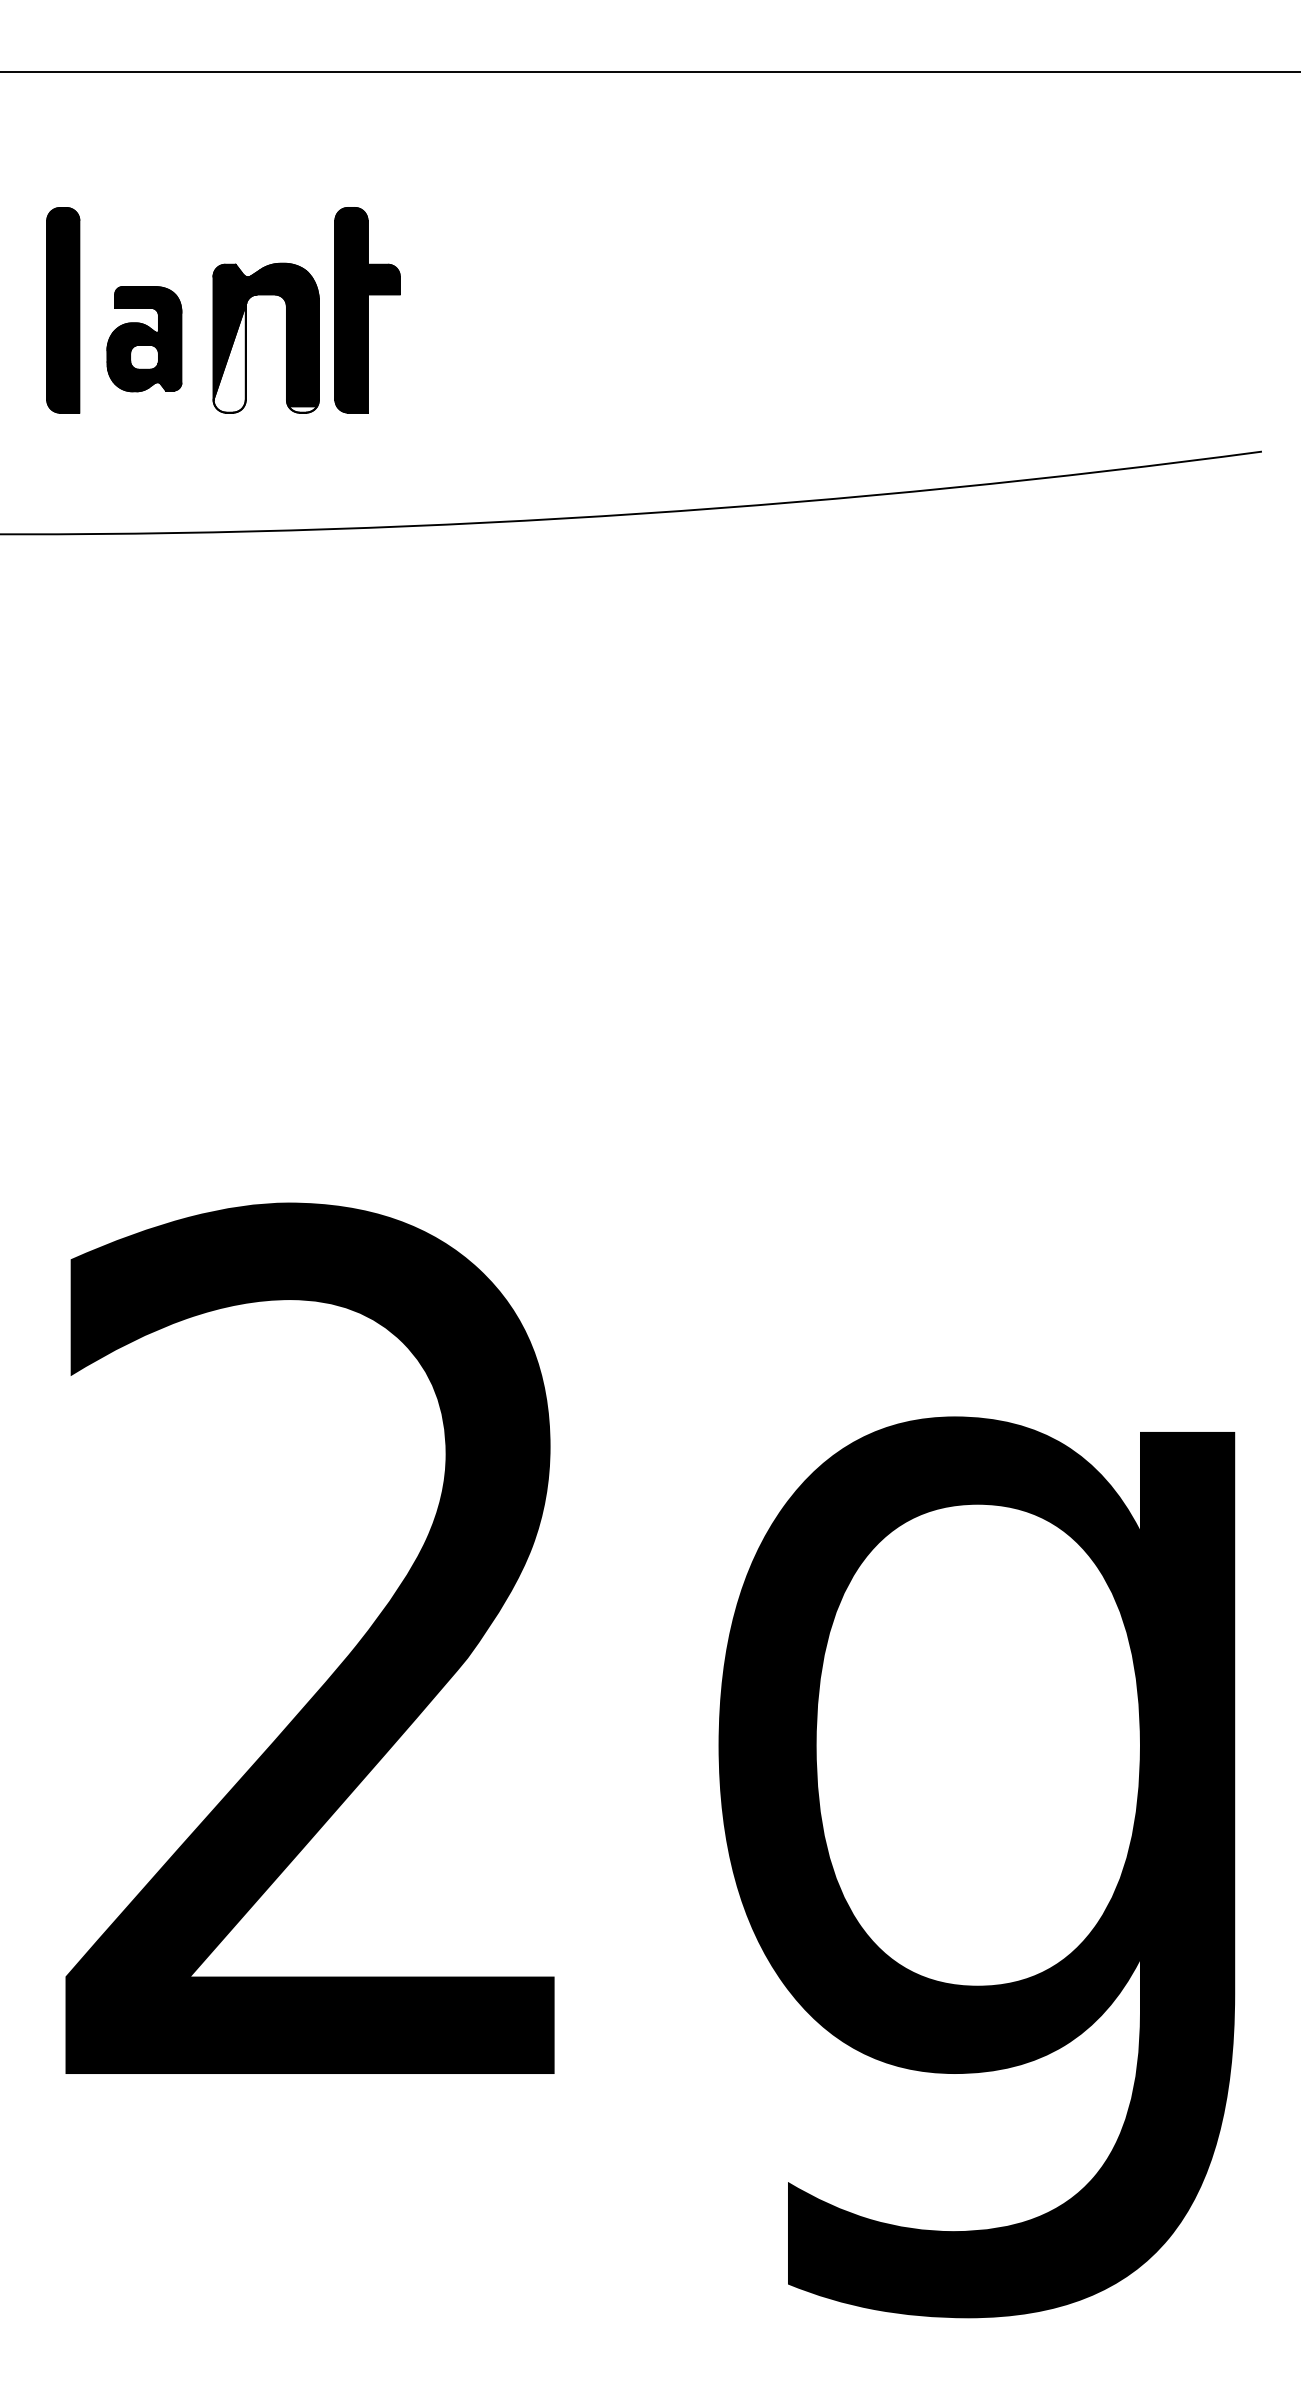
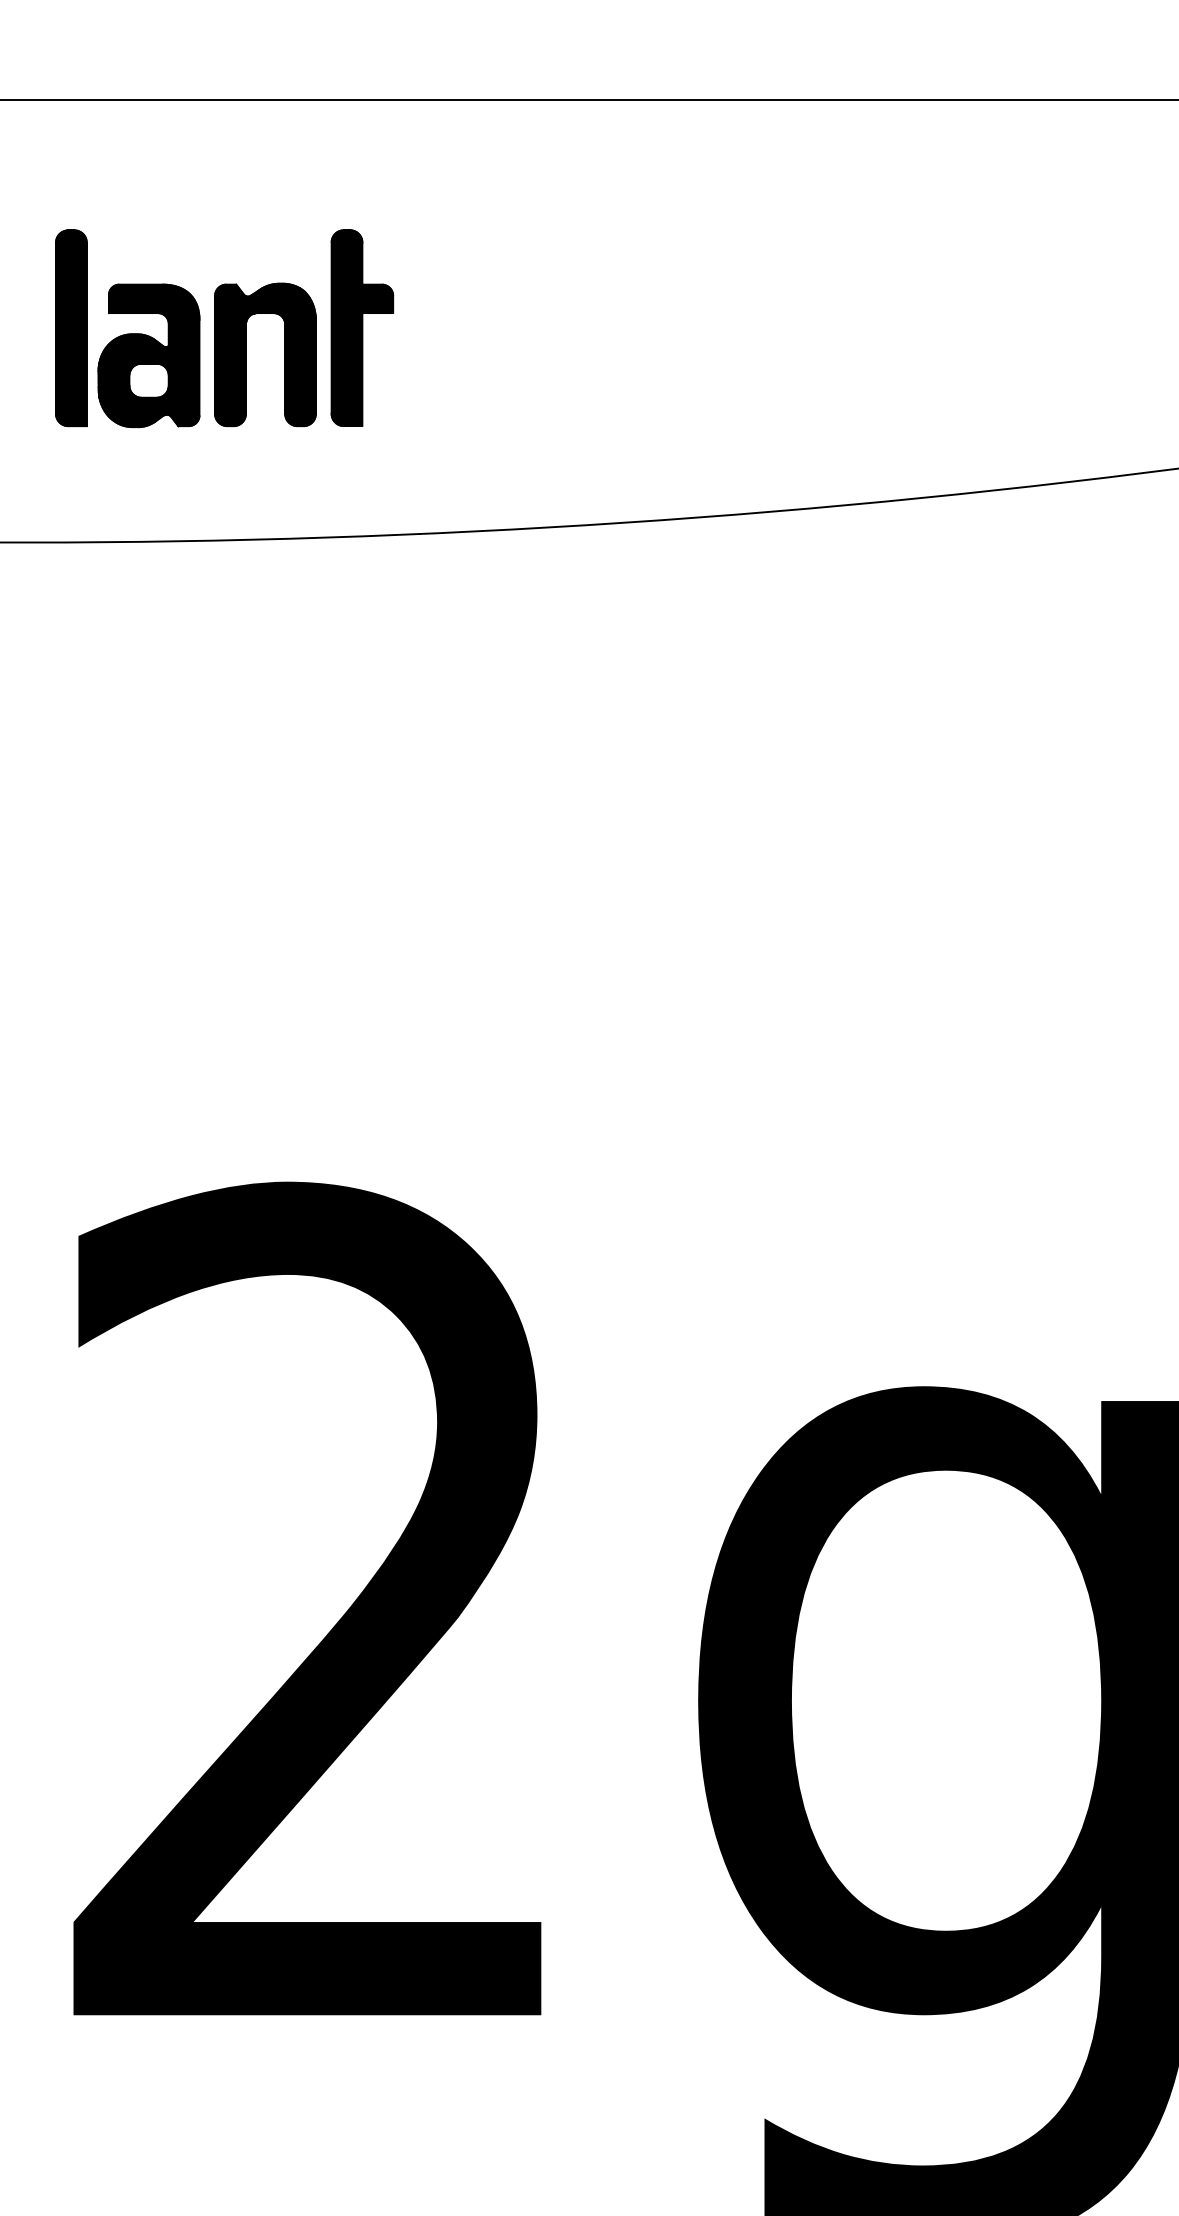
part: (144, 338) -> (149, 355), size x1.43
fill: (229, 357) -> (230, 373), added
fill: (302, 409) -> (300, 423), added

